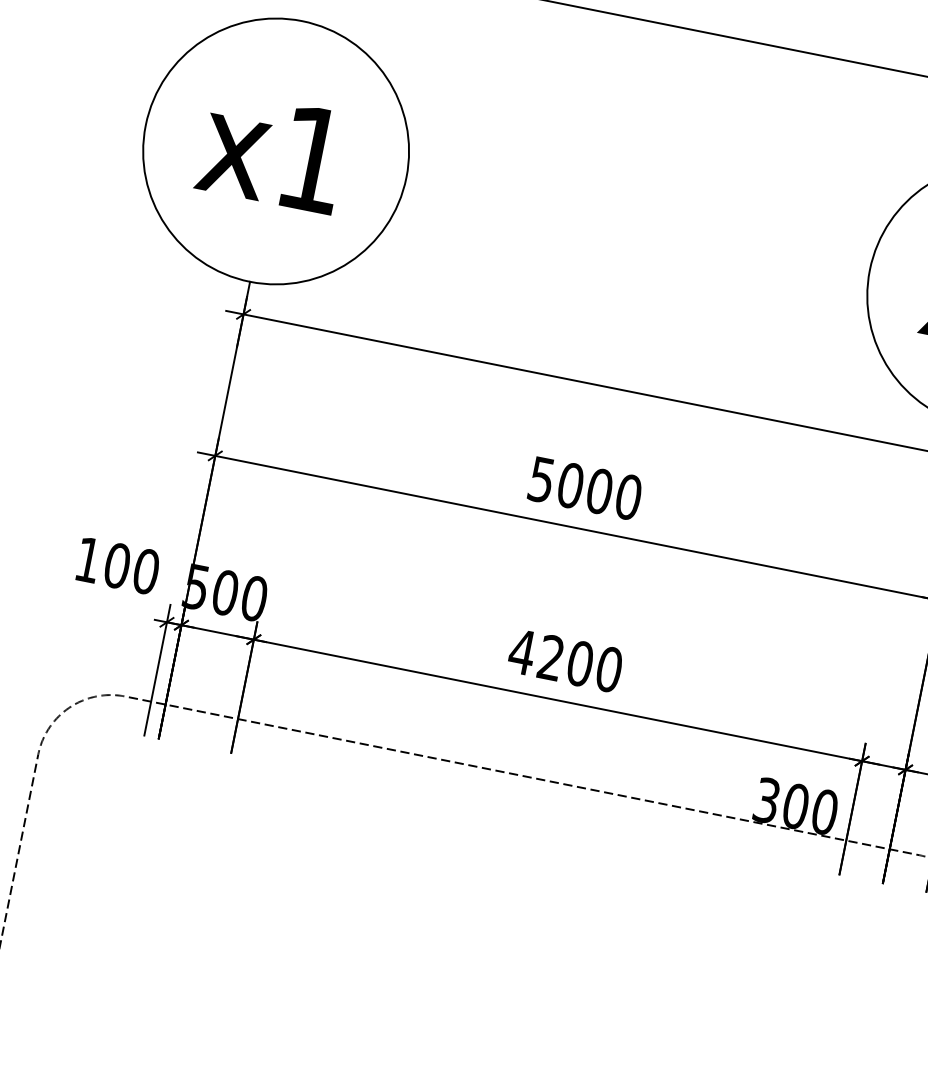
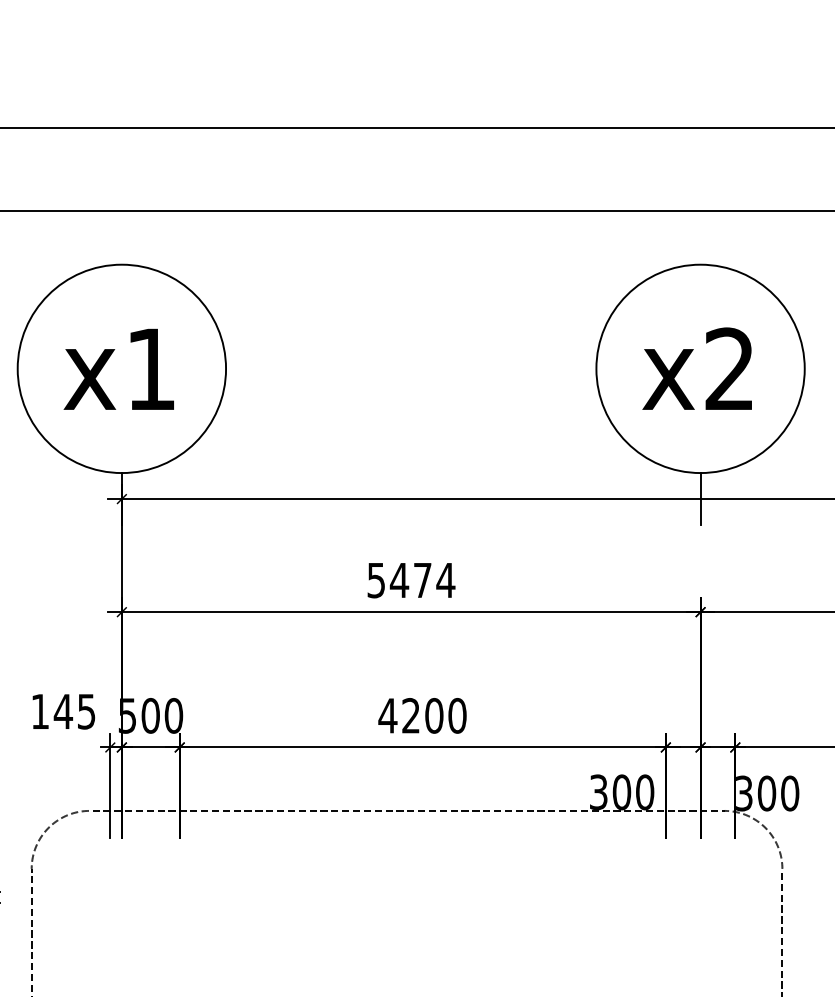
text: (599, 491) -> (422, 580), 5000 -> 5474
text: (131, 568) -> (74, 711), 100 -> 145

